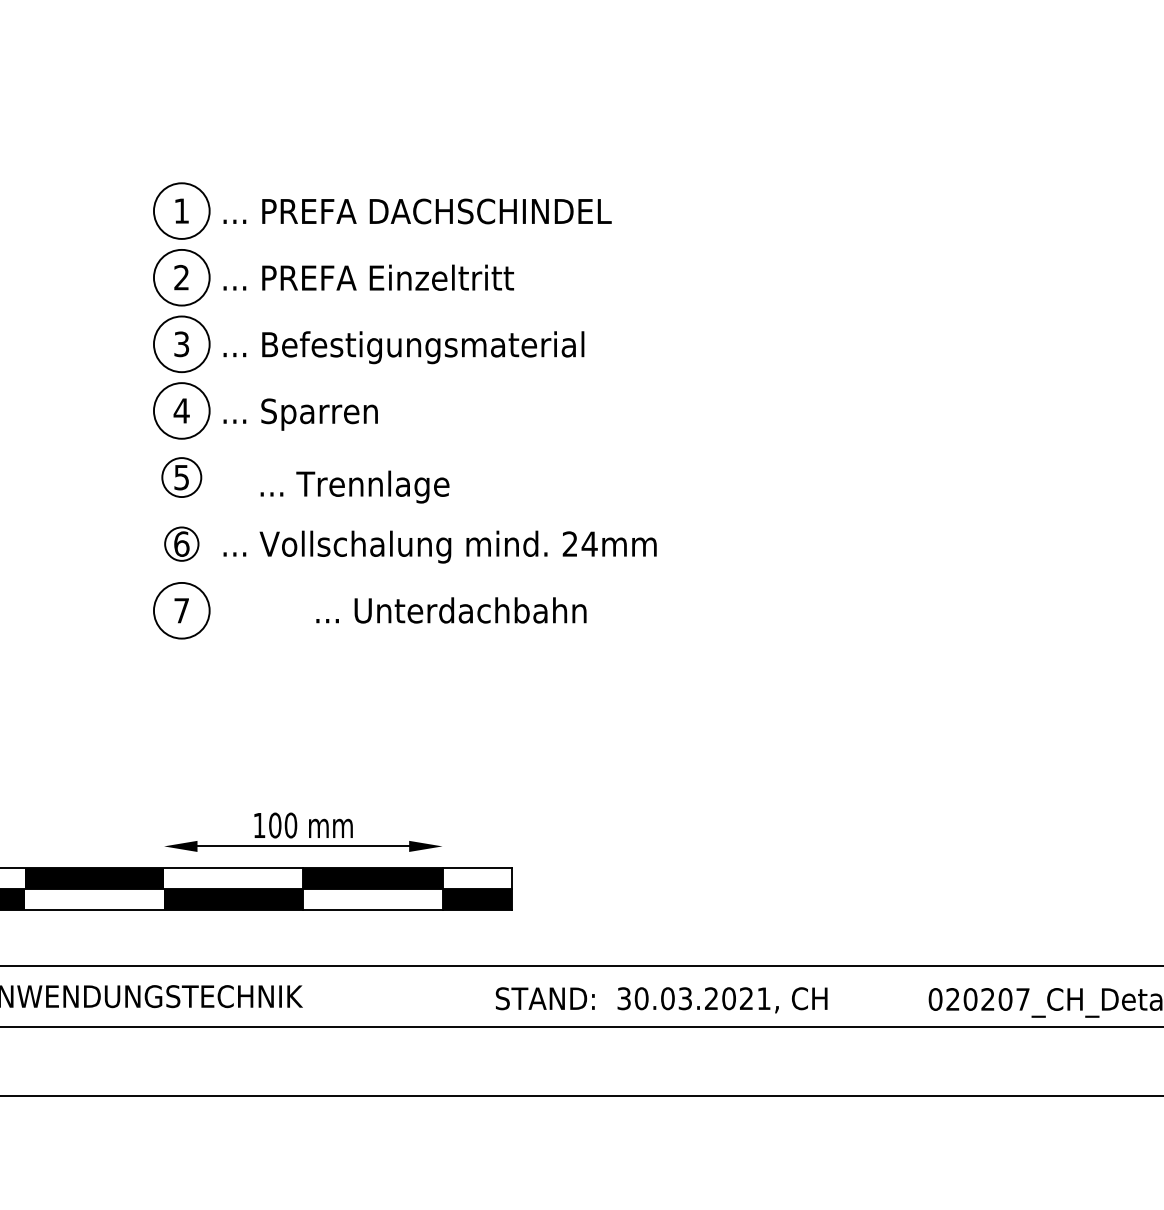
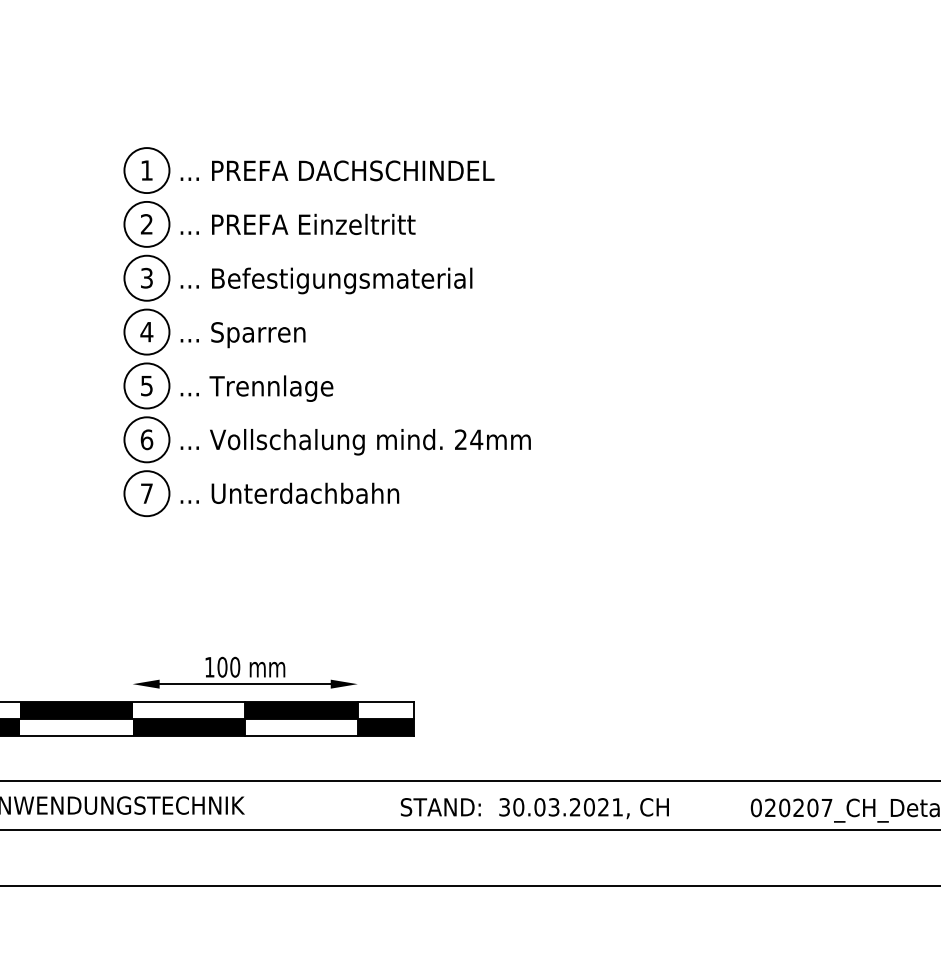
circle: (181, 476) -> (146, 385), size x1.43
text: (354, 486) -> (256, 388), moved
circle: (181, 543) -> (146, 439), size x1.67
text: (450, 609) -> (289, 492), moved

